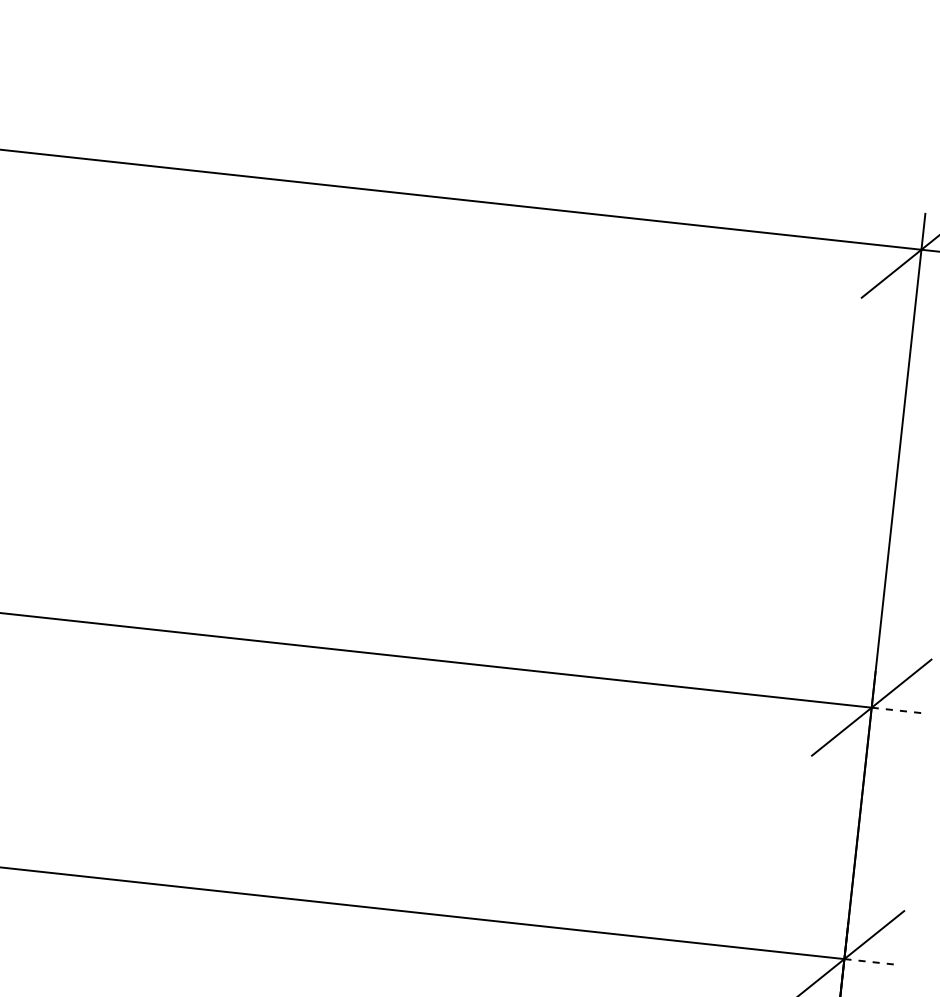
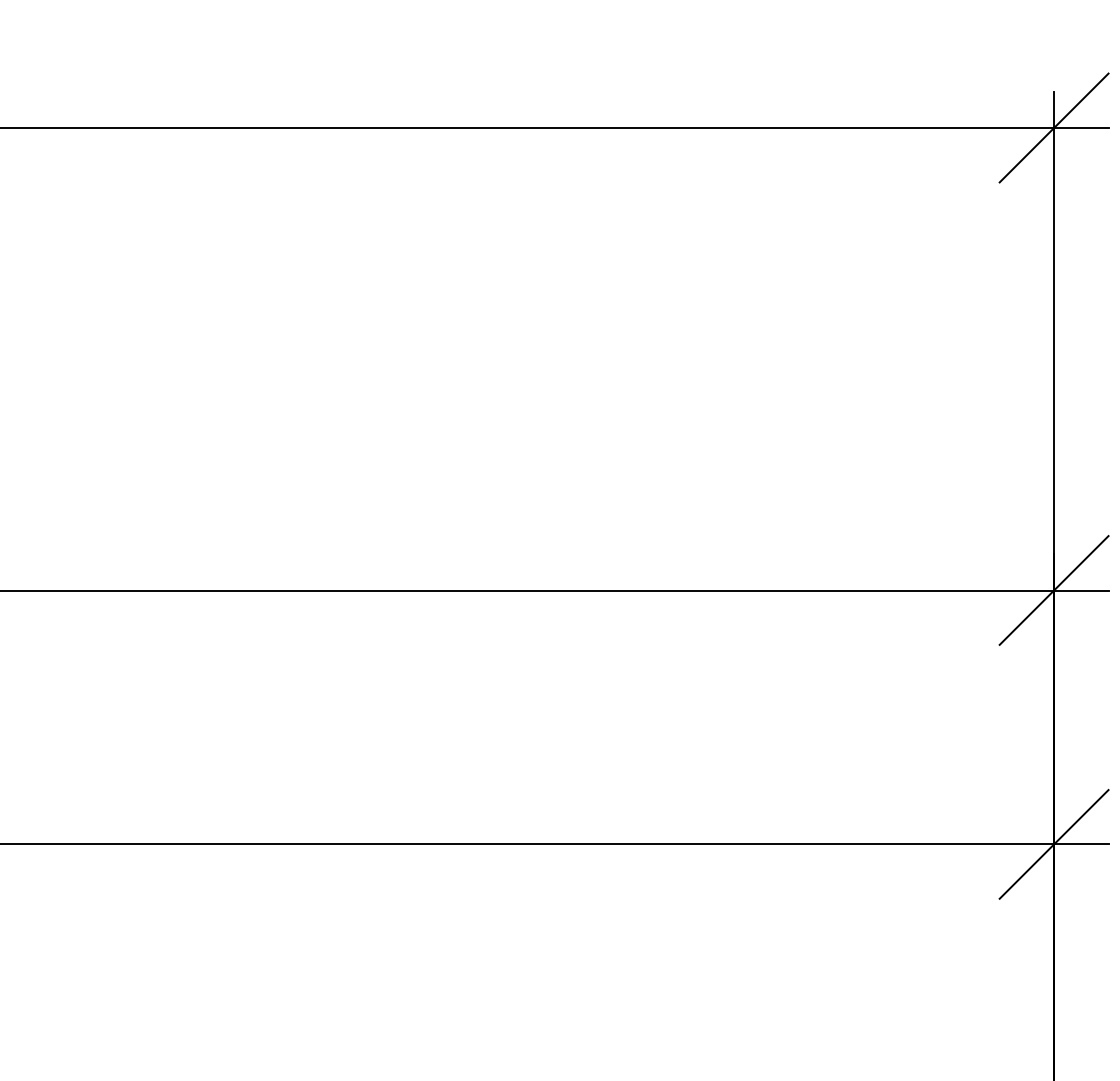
line: (898, 710) -> (1081, 590), dashed -> solid
line: (871, 962) -> (1081, 844), dashed -> solid

